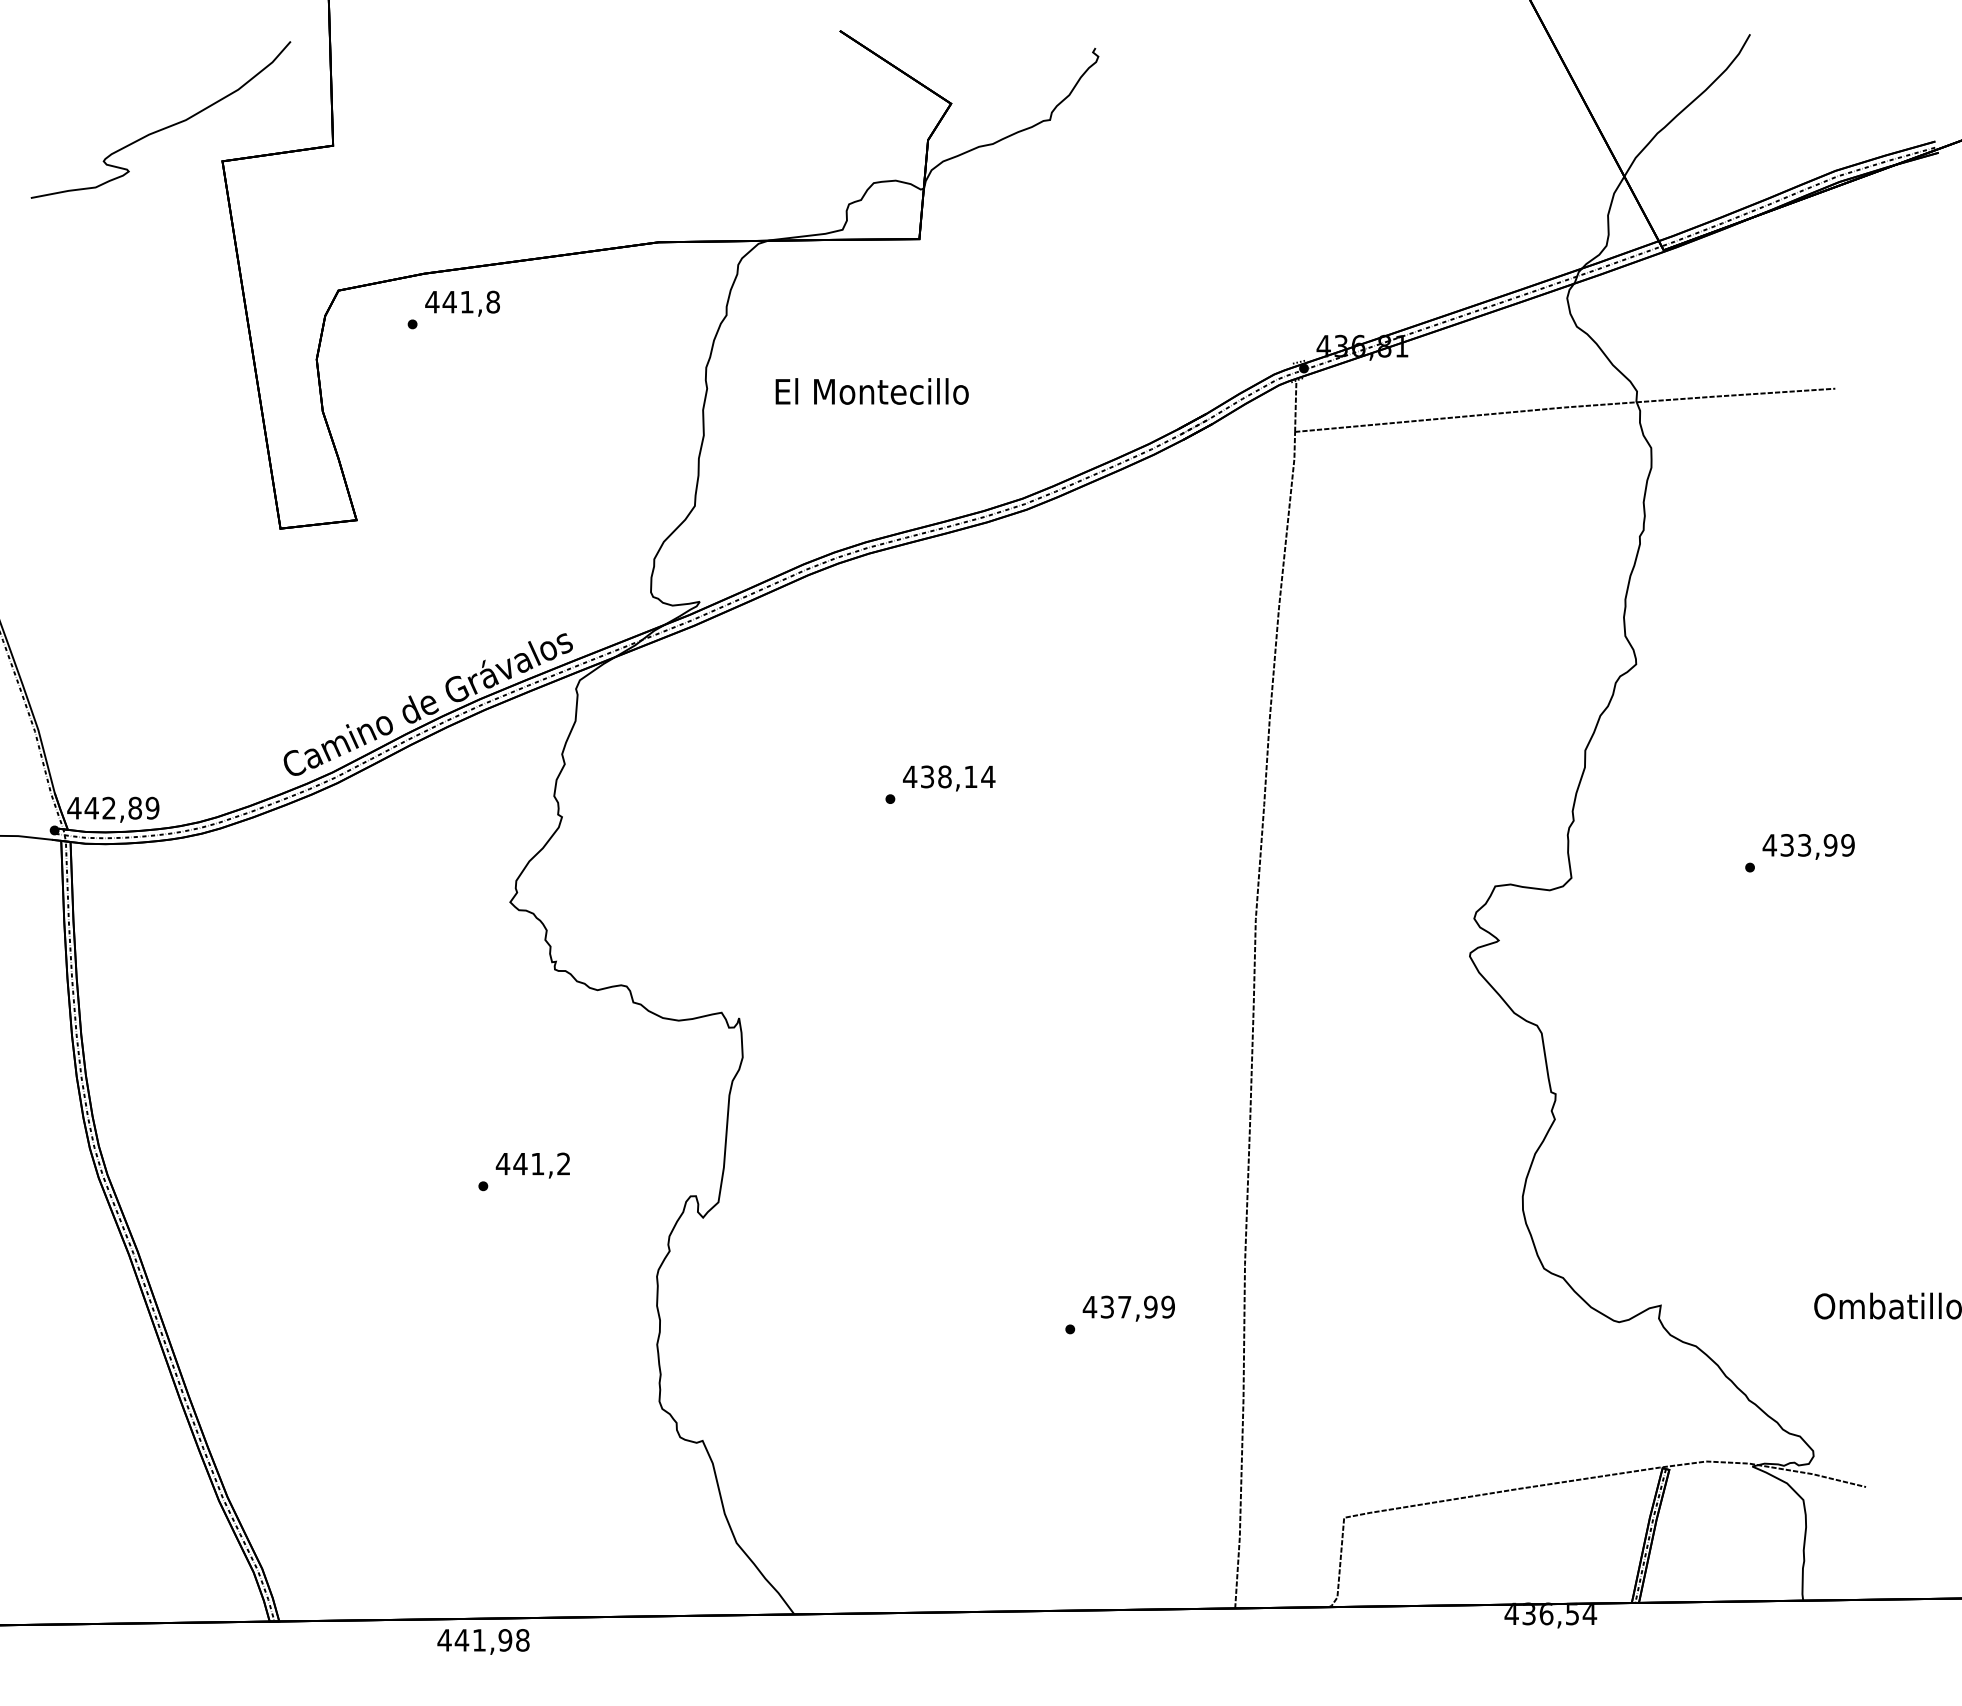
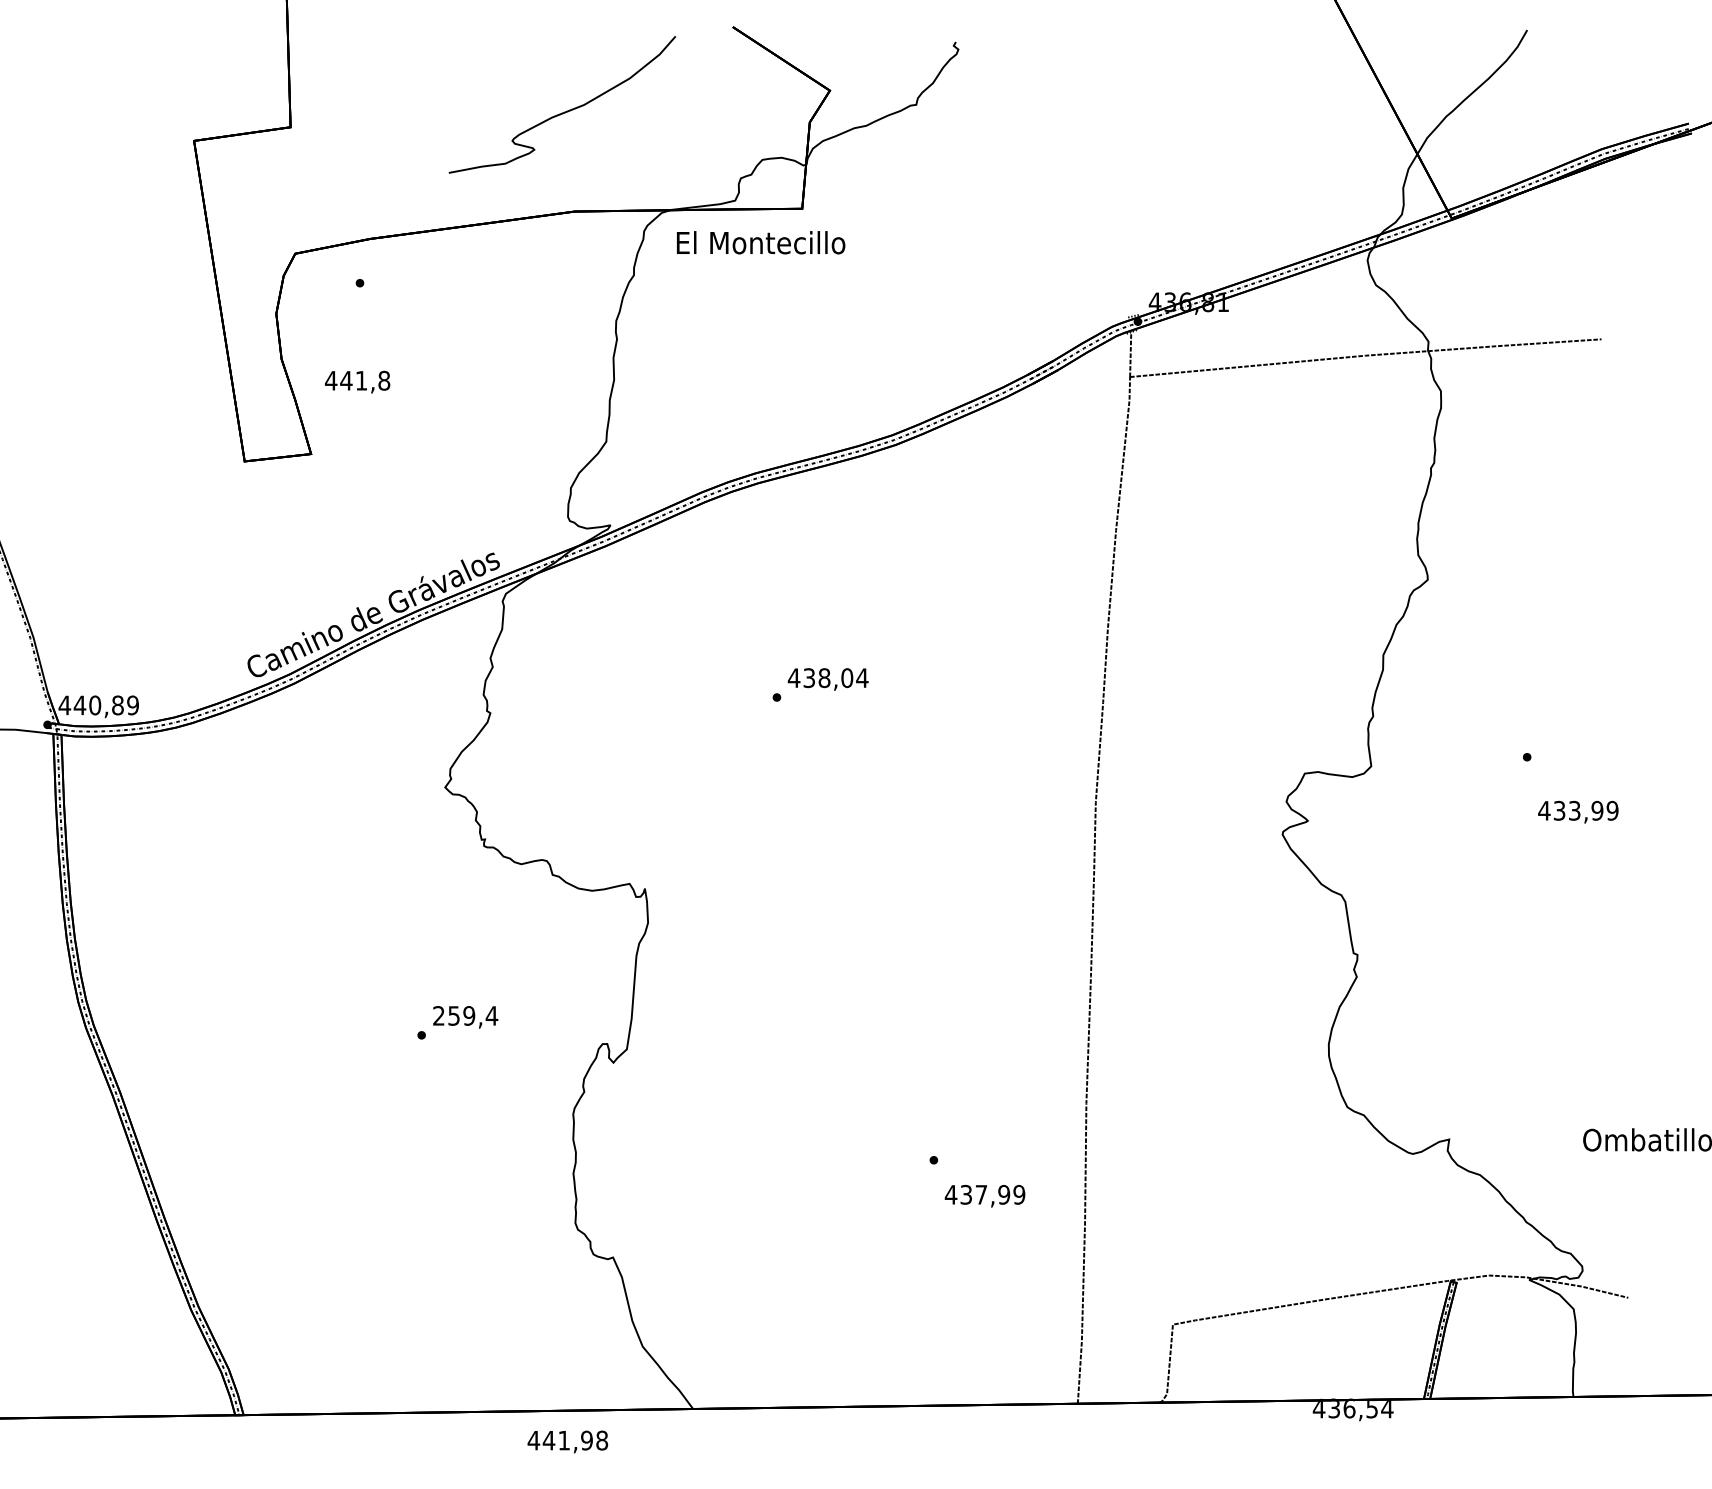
curve: (163, 127) -> (564, 111), moved
text: (462, 302) -> (357, 381), moved
text: (872, 391) -> (761, 242), moved
text: (971, 777) -> (847, 678), 438,14 -> 438,04
text: (109, 808) -> (95, 705), 442,89 -> 440,89
text: (1808, 846) -> (1578, 811), moved
text: (533, 1163) -> (465, 1015), 441,2 -> 259,4
text: (1128, 1307) -> (984, 1195), moved
text: (483, 1641) -> (567, 1441), moved

